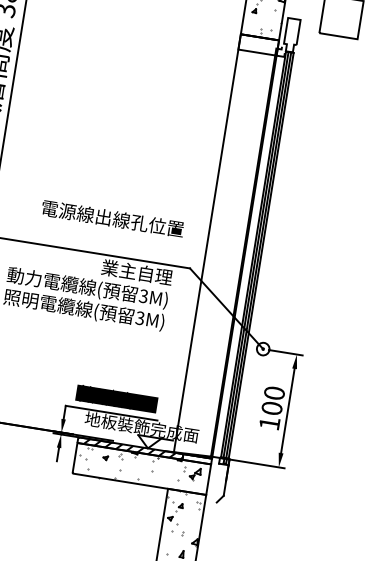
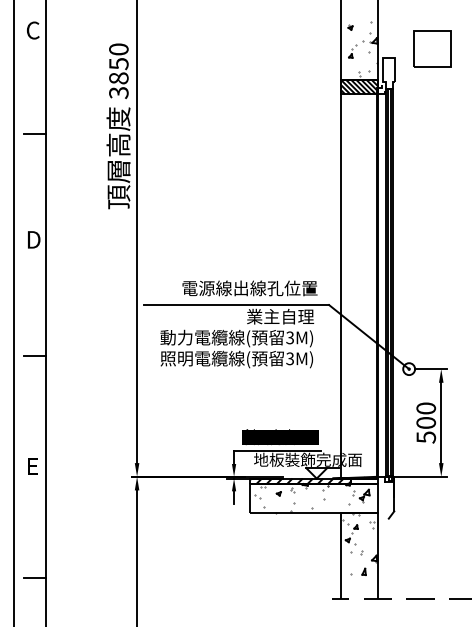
hatch: (258, 44) -> (359, 86), added
text: (112, 218) -> (249, 288), moved
text: (269, 423) -> (426, 437), 100 -> 500

